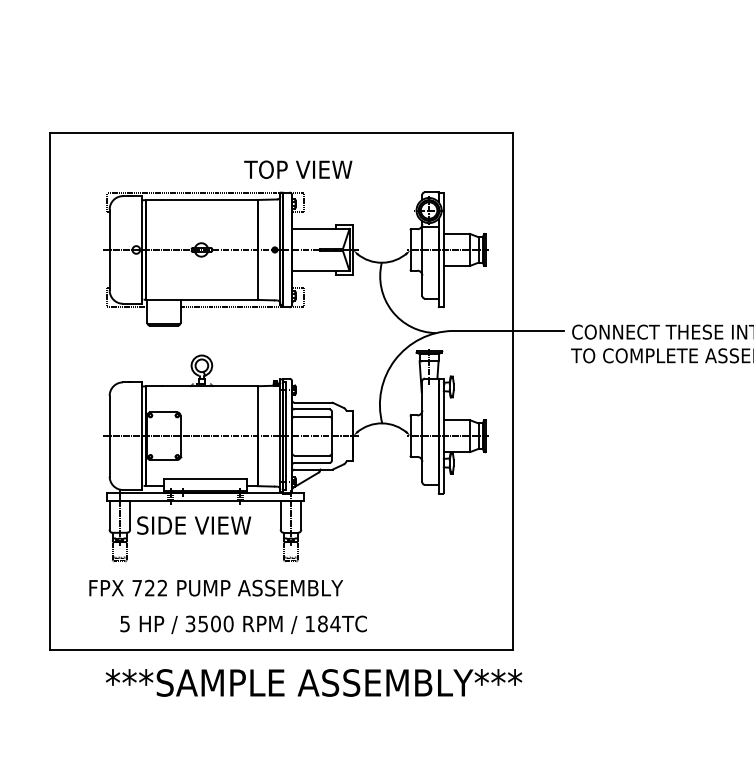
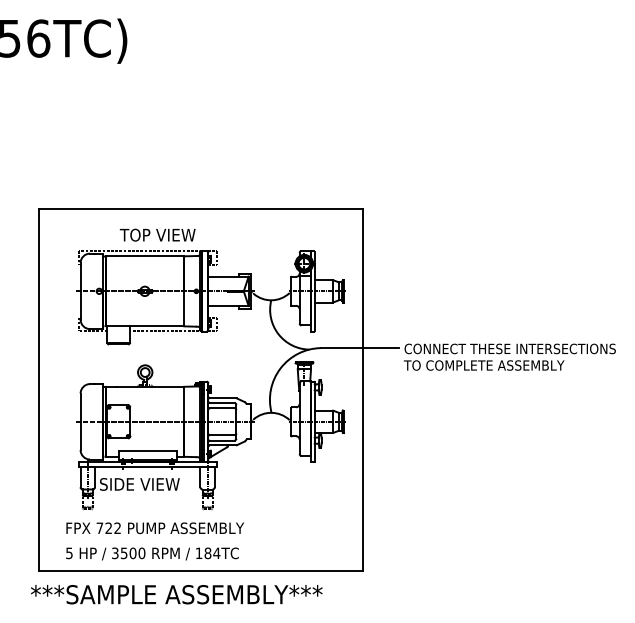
text: (297, 168) -> (157, 234), moved
text: (243, 624) -> (152, 553), moved
text: (313, 682) -> (176, 594), moved

